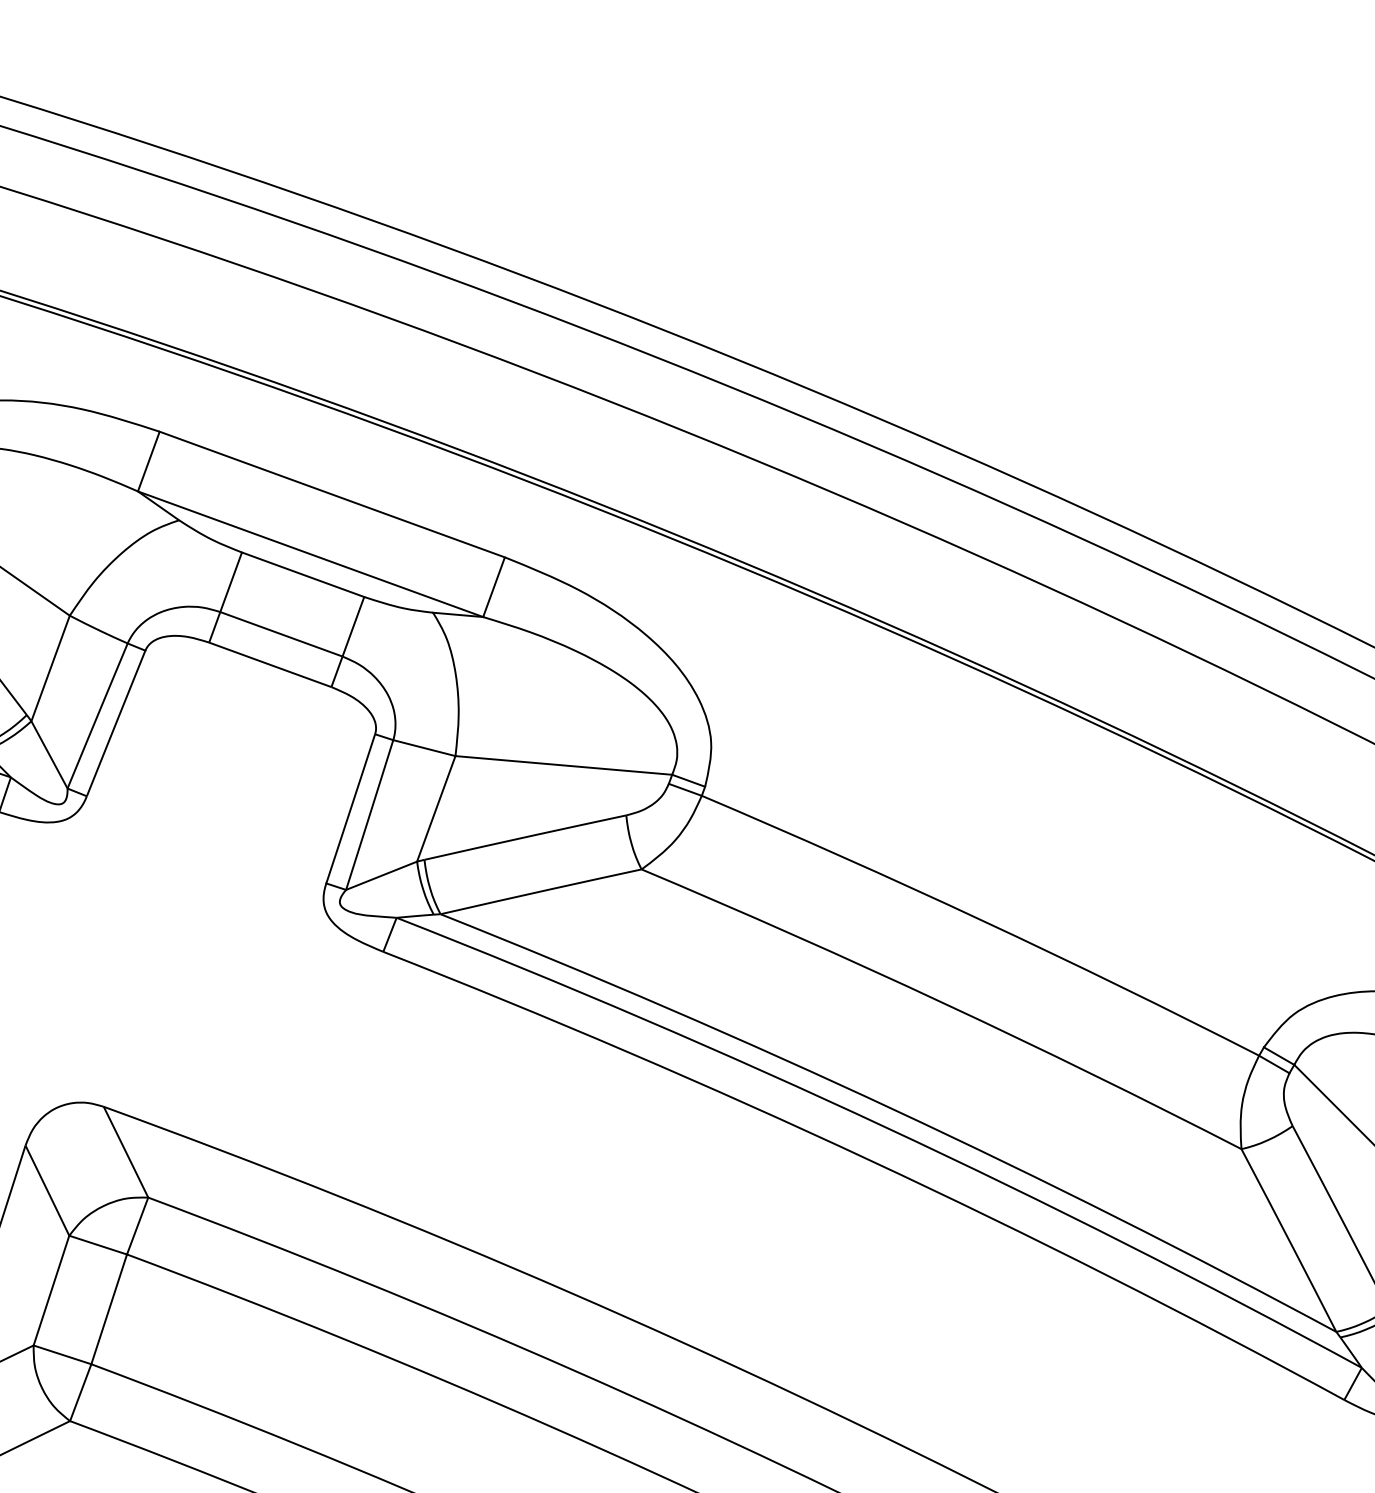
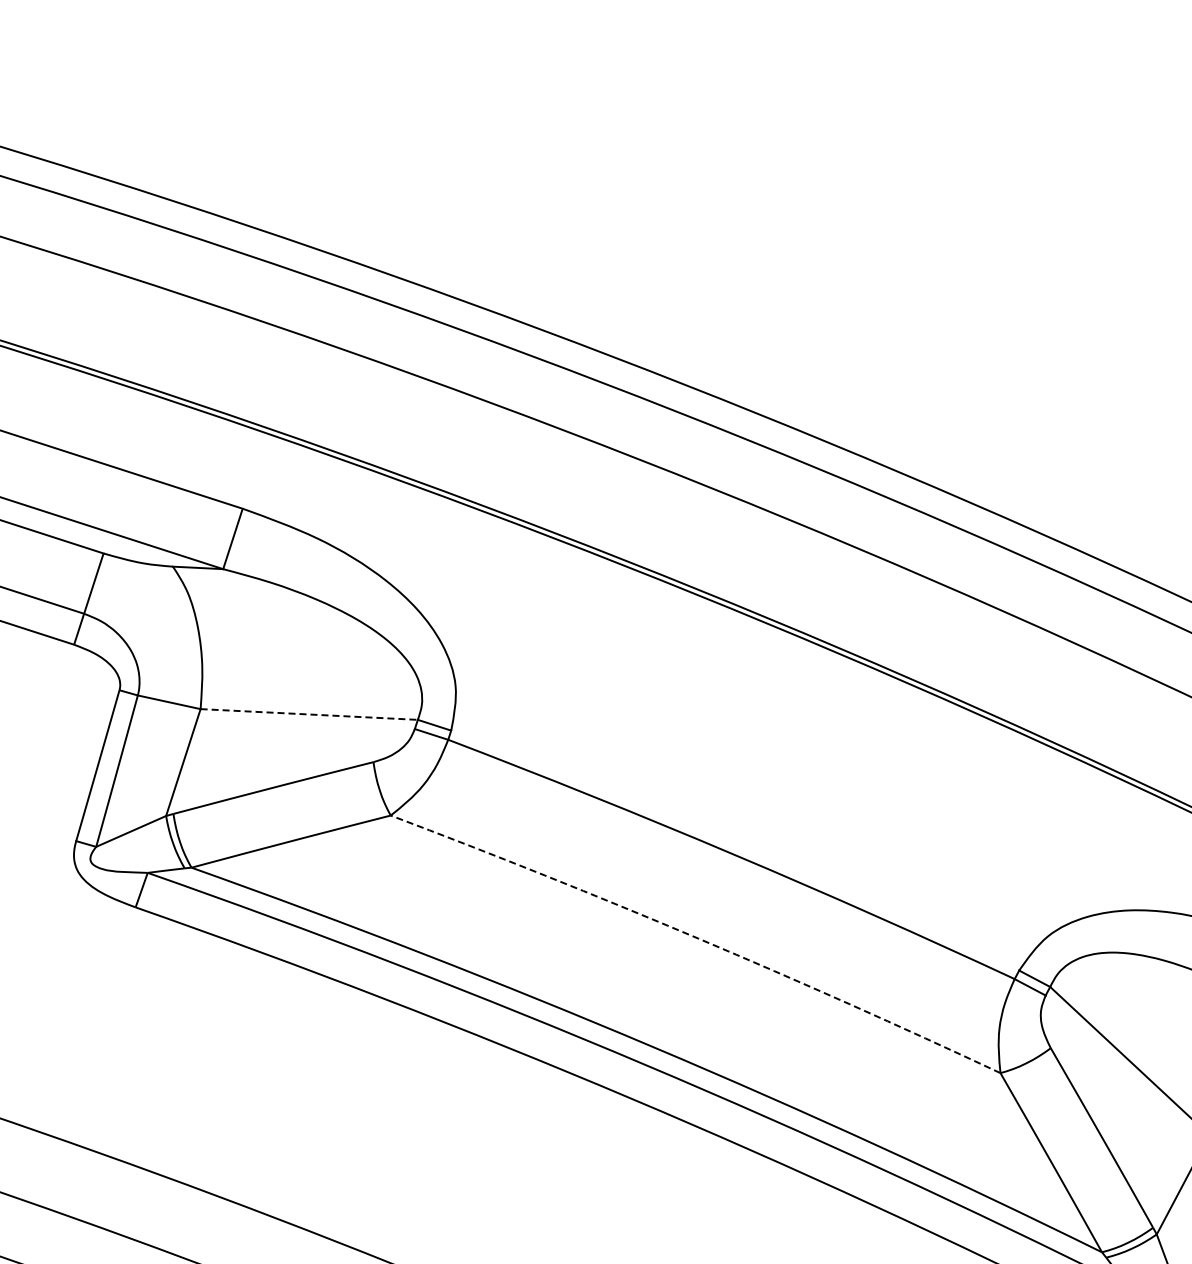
line: (563, 765) -> (308, 714), solid -> dashed
arc: (944, 1003) -> (698, 938), solid -> dashed

